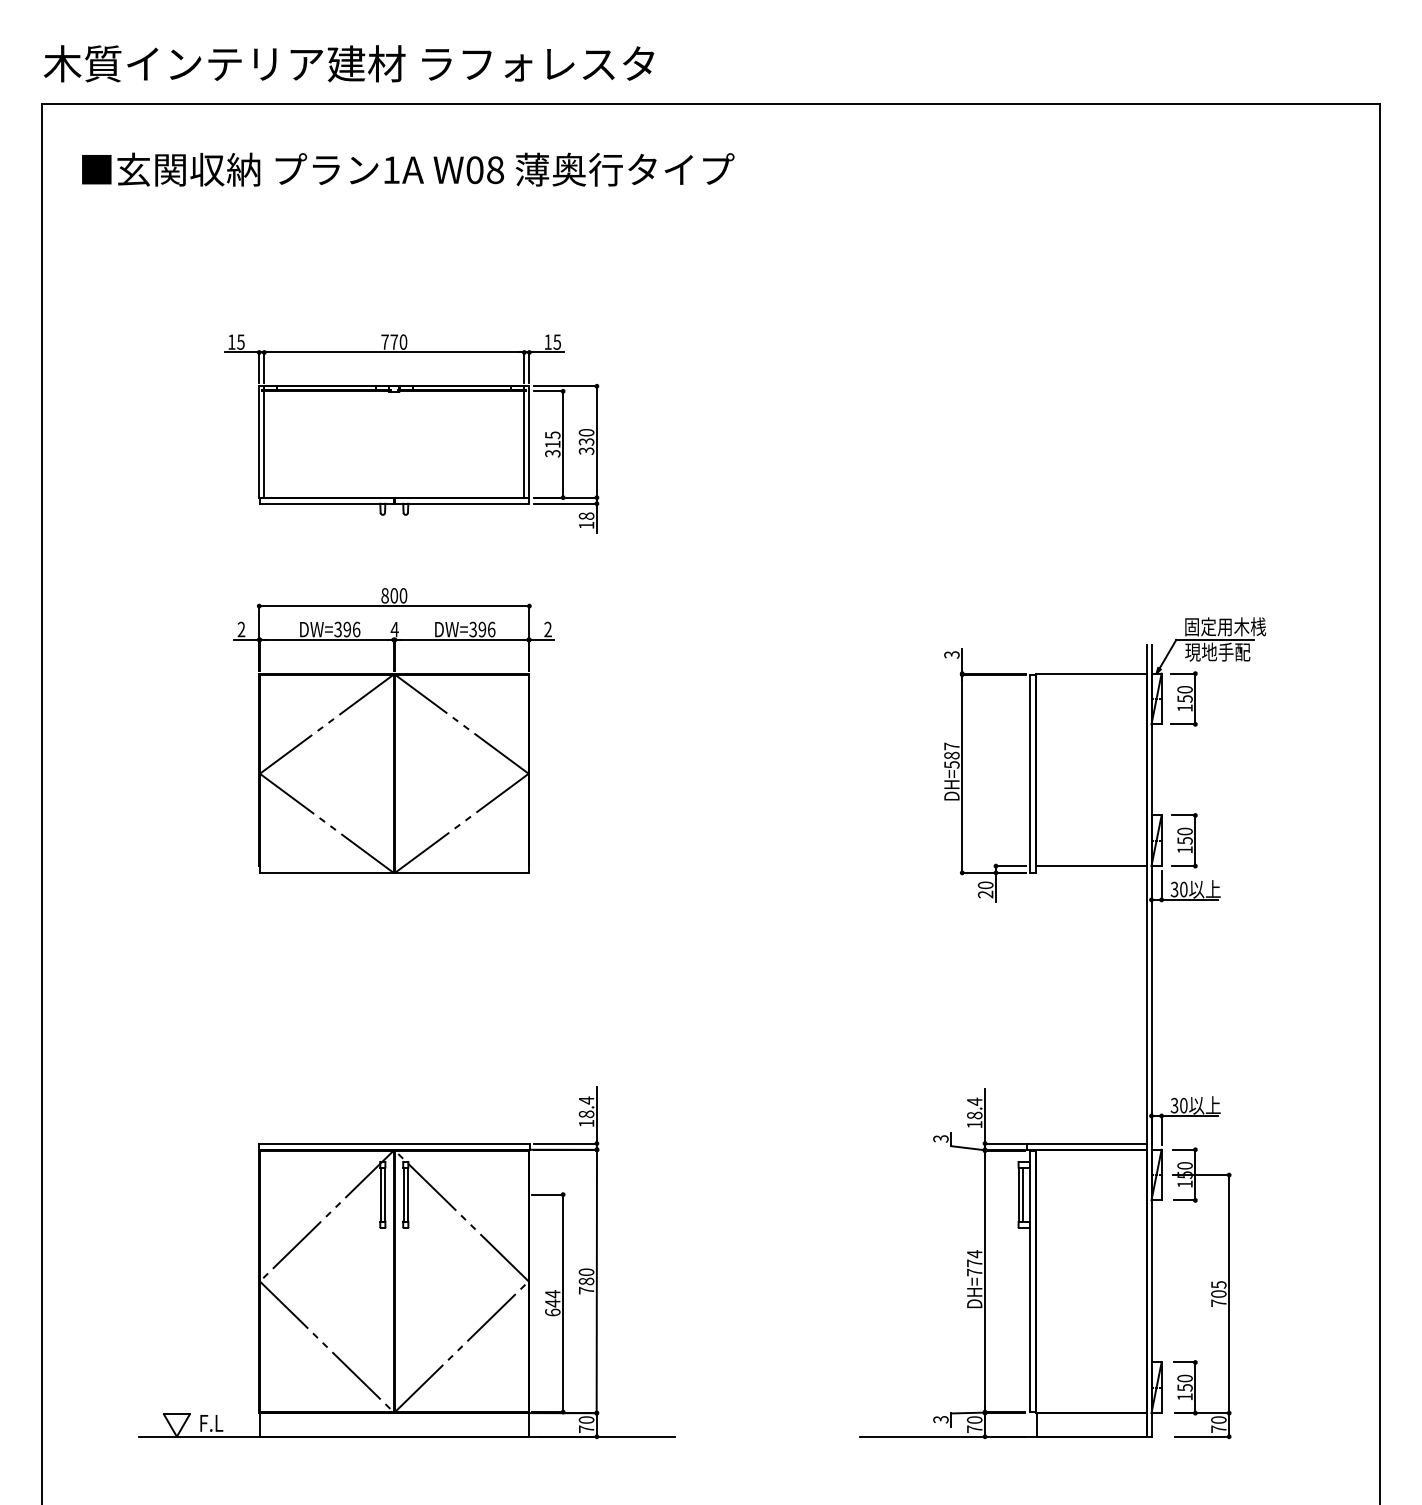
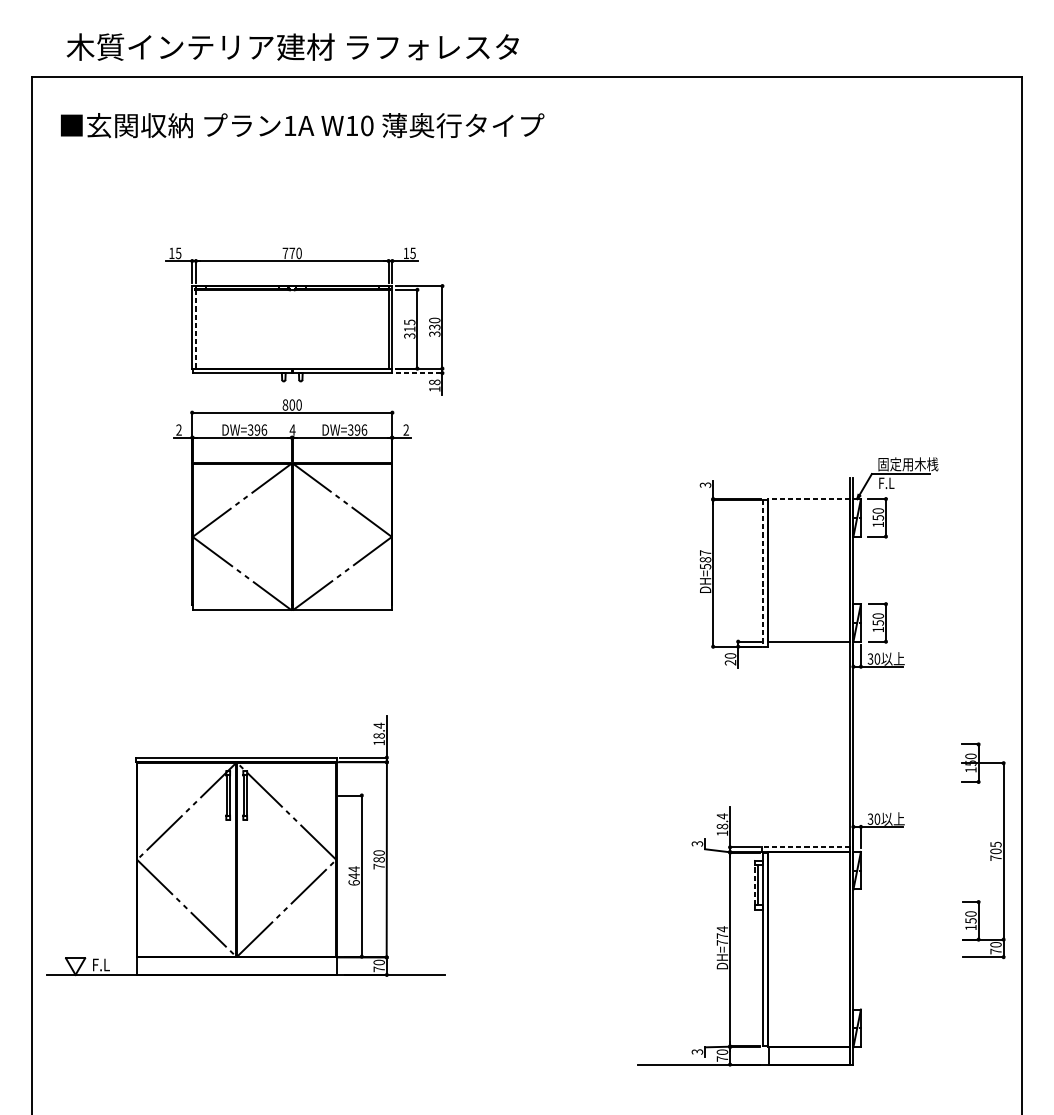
text: (348, 63) -> (292, 46), moved
text: (485, 170) -> (359, 126), W08 -> W10
line: (264, 444) -> (196, 329), solid -> dashed
line: (565, 503) -> (419, 372), solid -> dashed
text: (1217, 651) -> (902, 482), 現地手配 -> F.L
line: (1091, 673) -> (808, 498), solid -> dashed
part: (393, 730) -> (291, 504), moved
line: (1029, 774) -> (763, 573), solid -> dashed
line: (1087, 1143) -> (806, 847), solid -> dashed
line: (1018, 1194) -> (754, 885), solid -> dashed
part: (406, 1262) -> (245, 845), moved
part: (1211, 1292) -> (990, 850), moved

